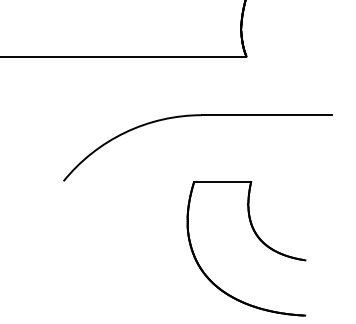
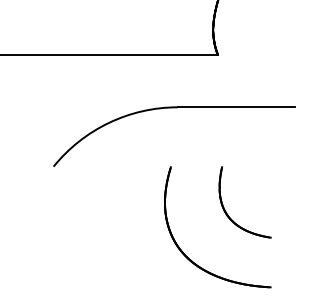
line: (222, 182) -> (196, 167), removed

